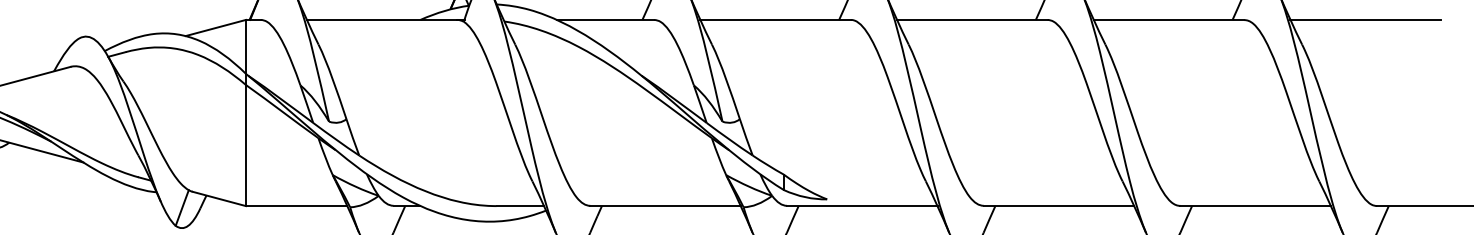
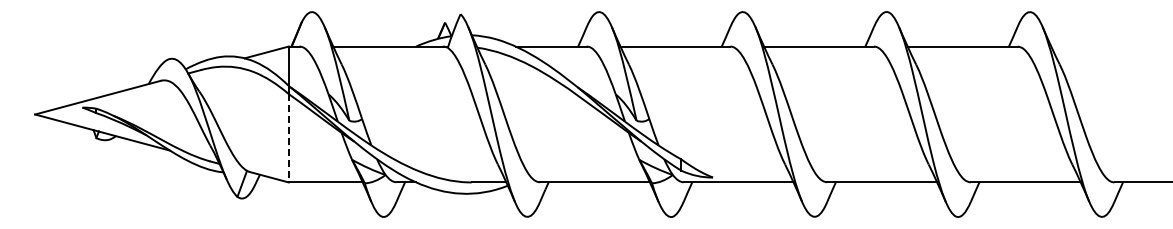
line: (1366, 19) -> (1106, 46), removed
line: (245, 145) -> (288, 138), solid -> dashed

